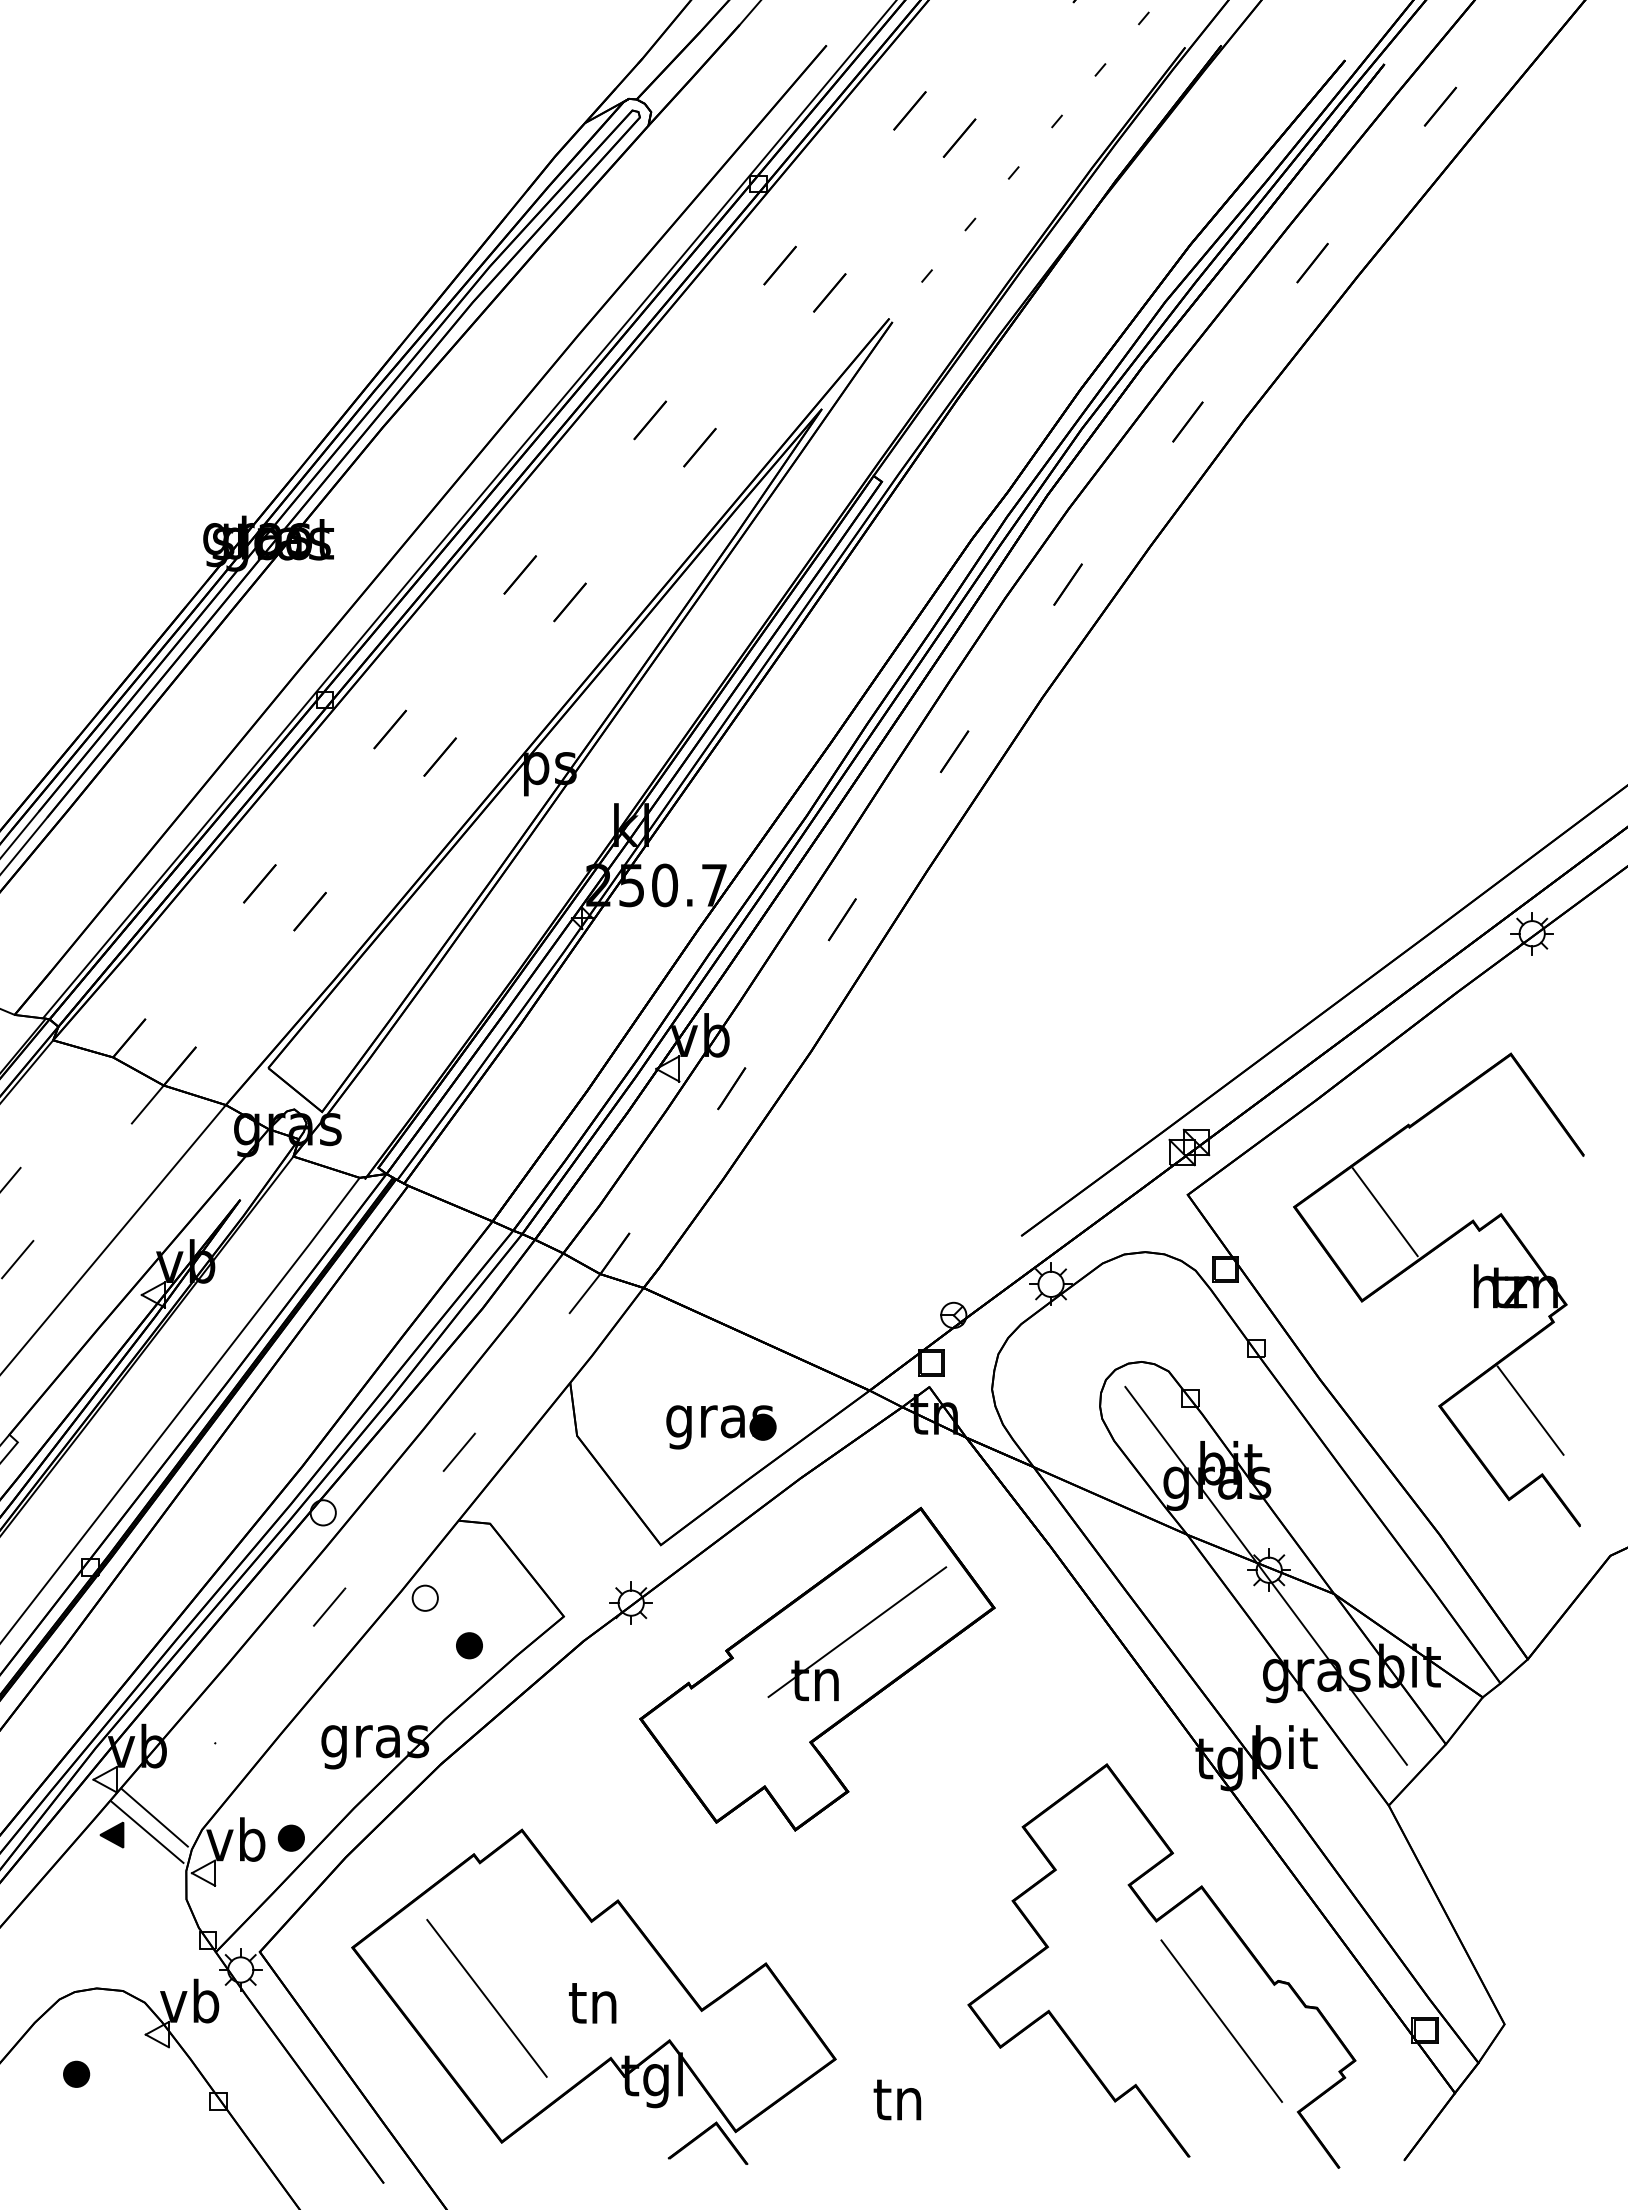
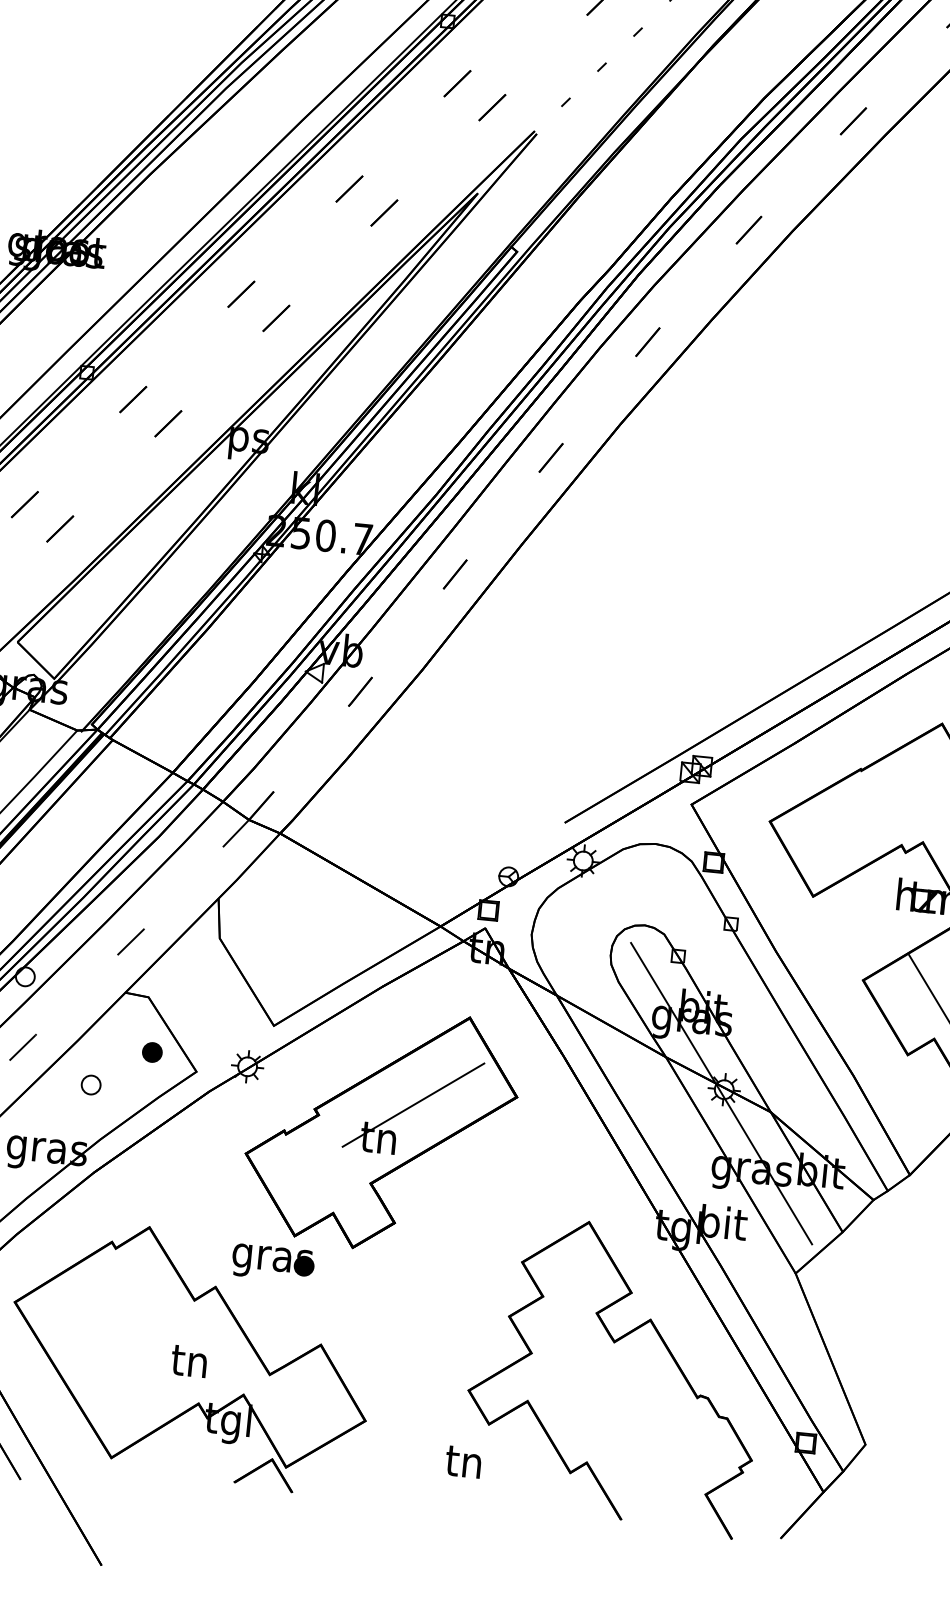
line: (1384, 1212) -> (836, 832), removed
part: (721, 1427) -> (273, 1263), moved
part: (424, 1597) -> (90, 1084), moved
part: (469, 1645) -> (152, 1052), moved
line: (486, 1998) -> (110, 1349), removed
line: (1221, 2020) -> (655, 1420), removed
text: (897, 2099) -> (463, 1461), moved

